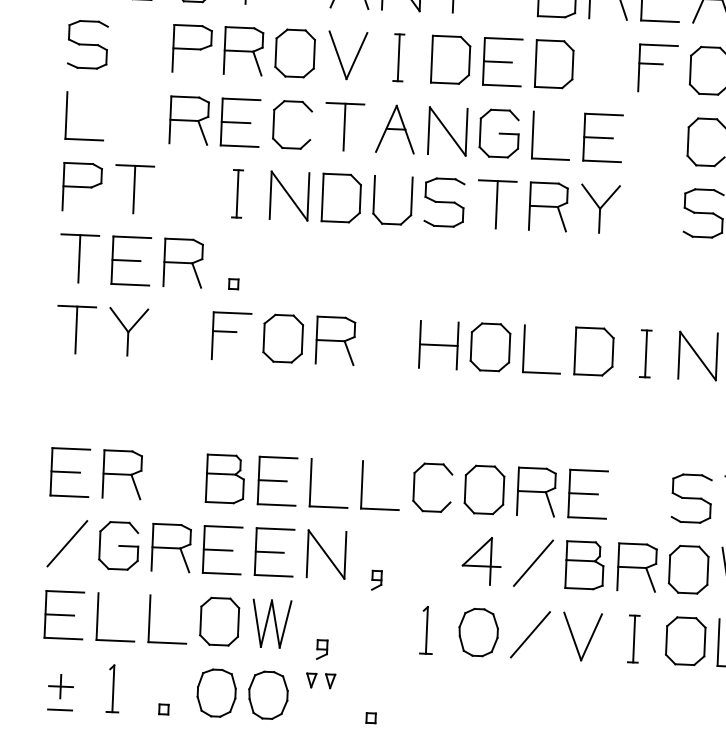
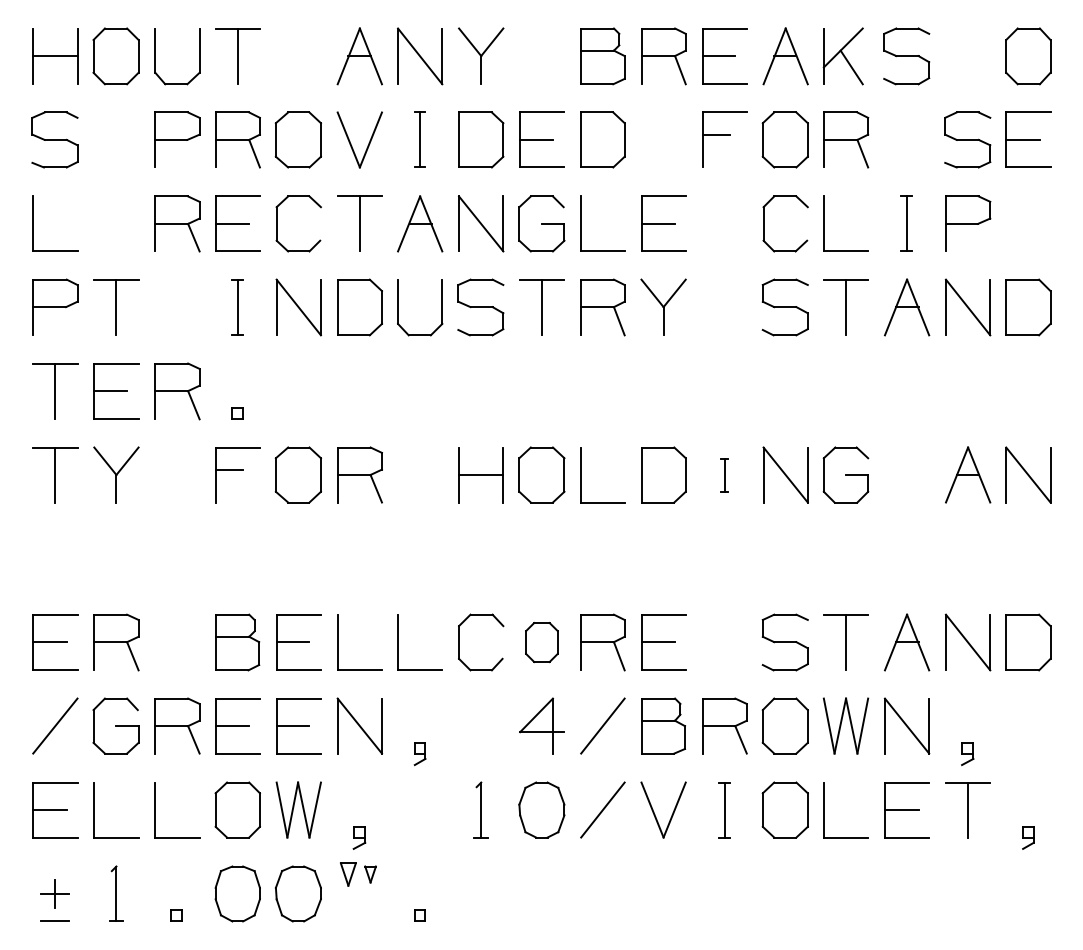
part: (645, 354) -> (724, 475), size x0.6
part: (484, 489) -> (541, 642), size x0.7
part: (311, 680) -> (348, 874), size x1.4

